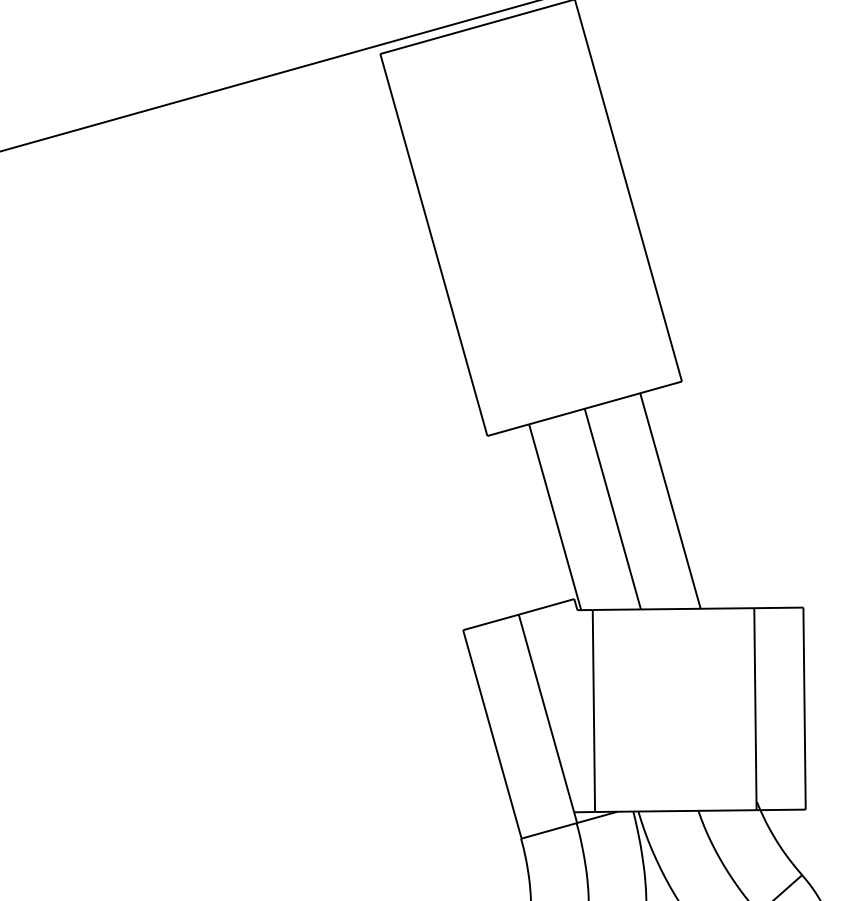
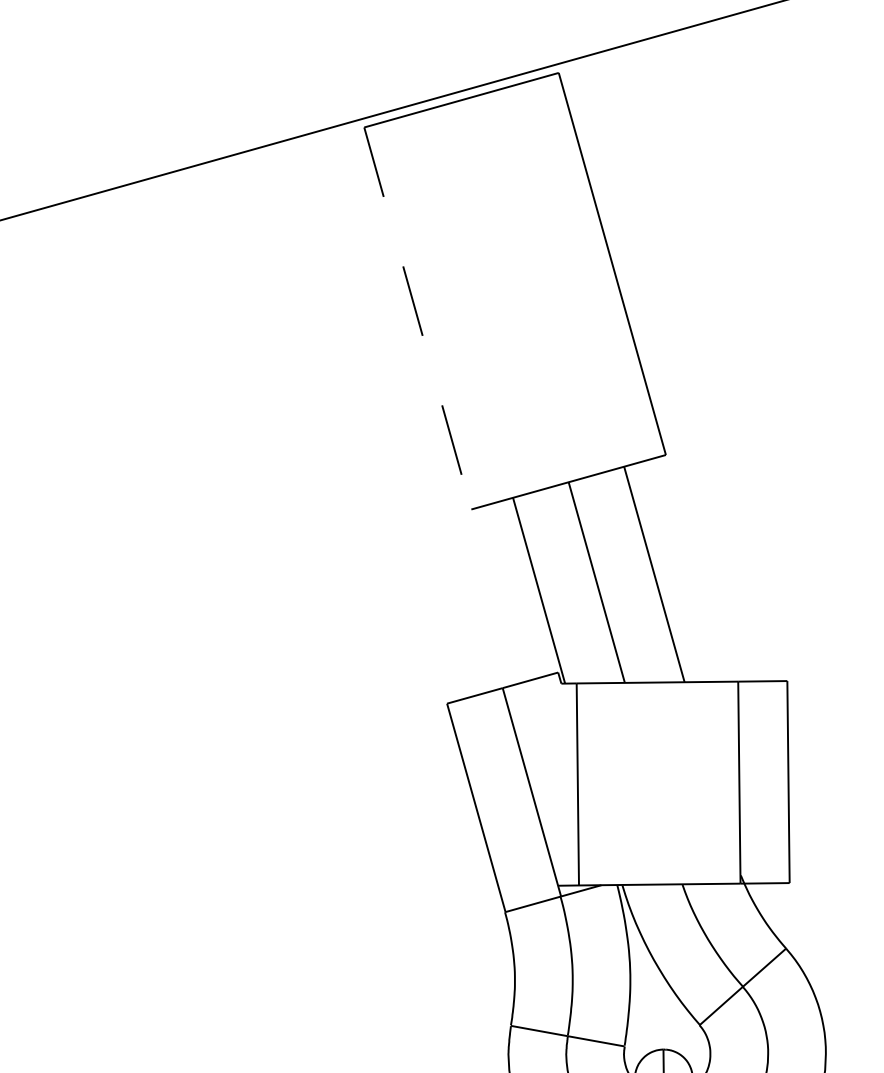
line: (433, 245) -> (417, 318), solid -> dashed

